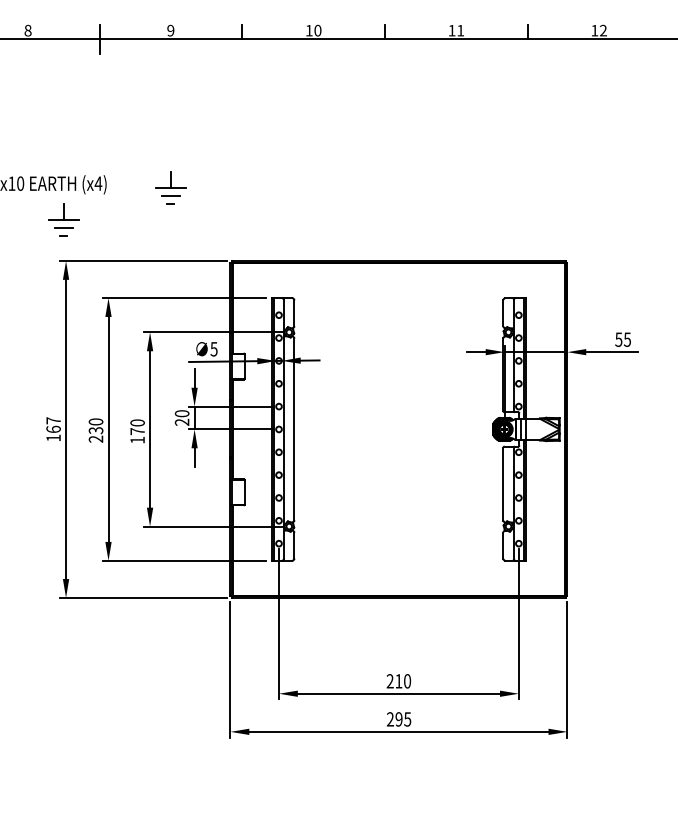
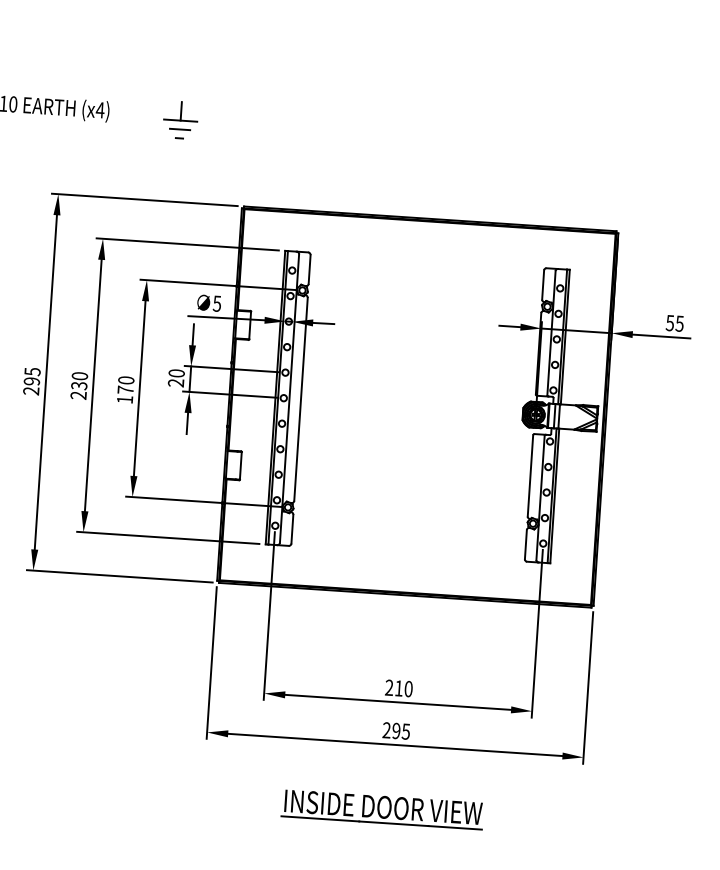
part: (63, 219) -> (58, 147), removed
text: (53, 429) -> (31, 381), 167 -> 295
part: (391, 789) -> (382, 808), added

